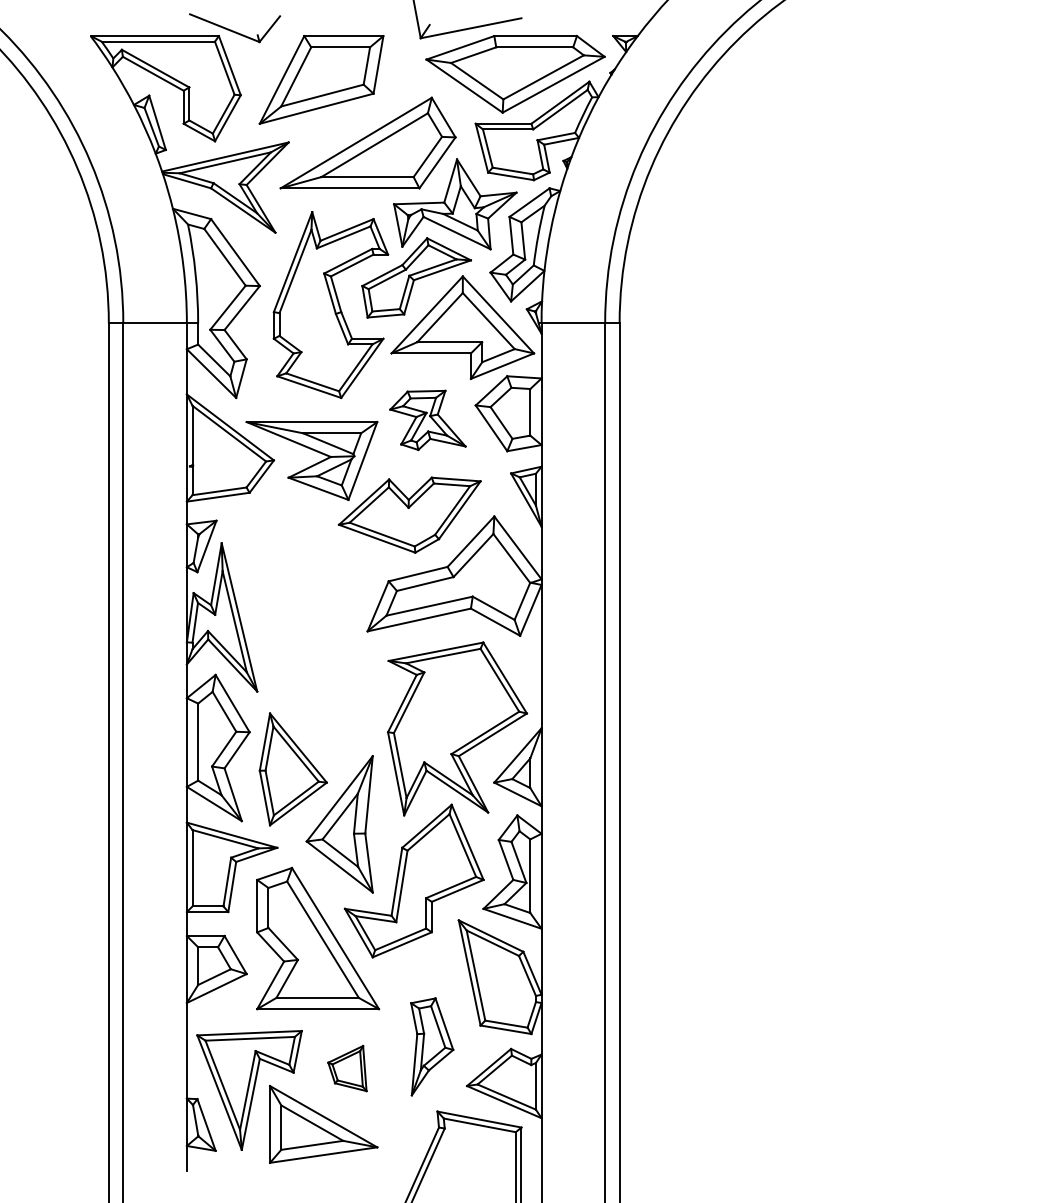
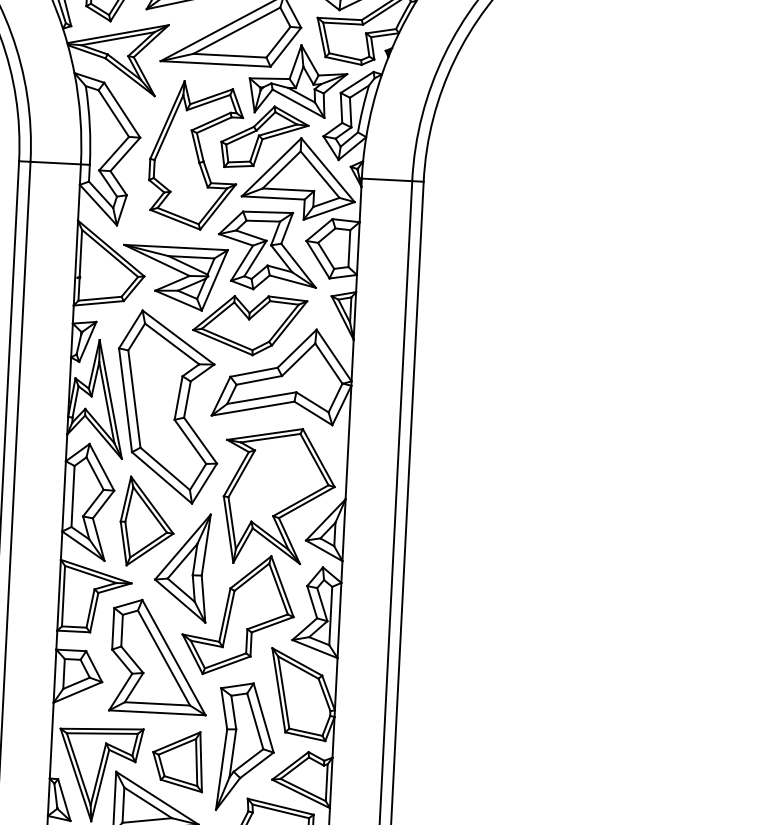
part: (427, 420) -> (267, 250), size x1.67
part: (311, 623) -> (167, 407), added
part: (432, 1046) -> (246, 747), size x1.67
part: (347, 1068) -> (178, 761), size x1.67

